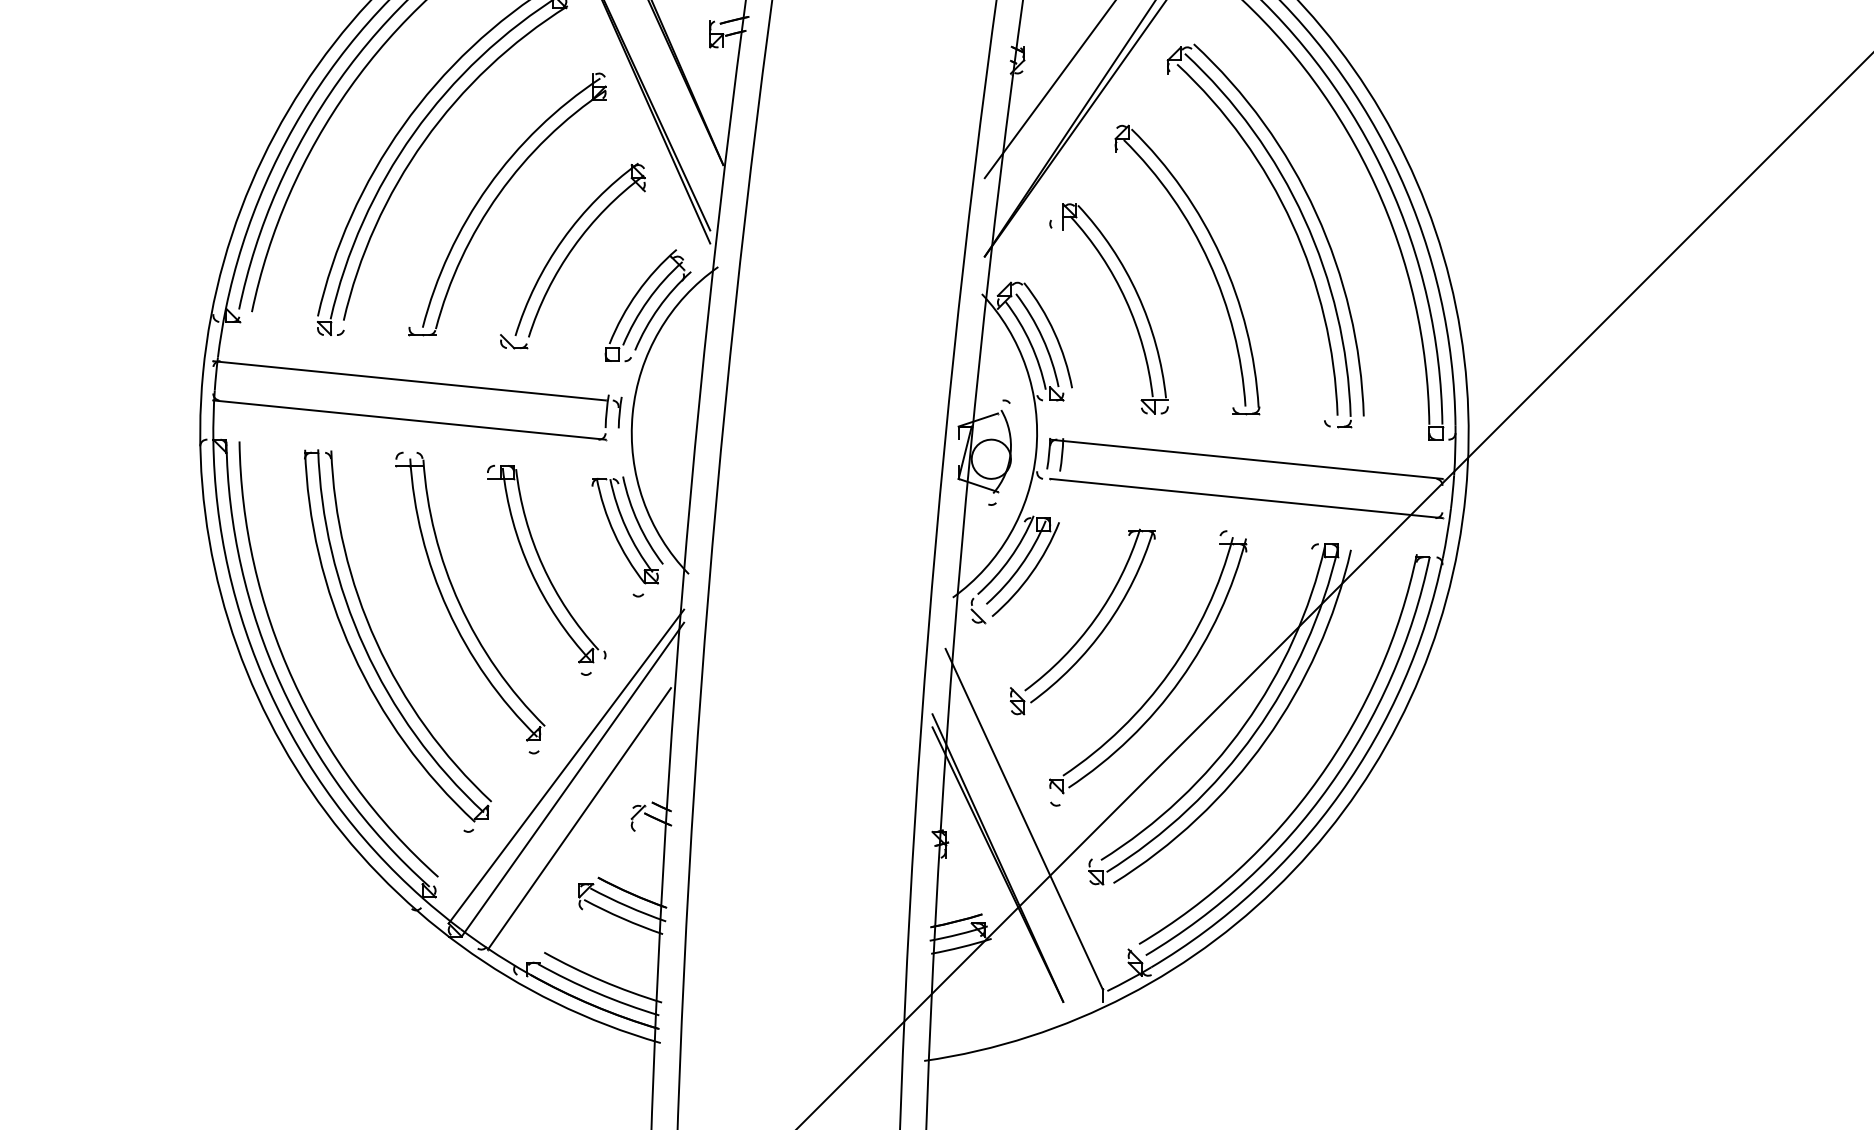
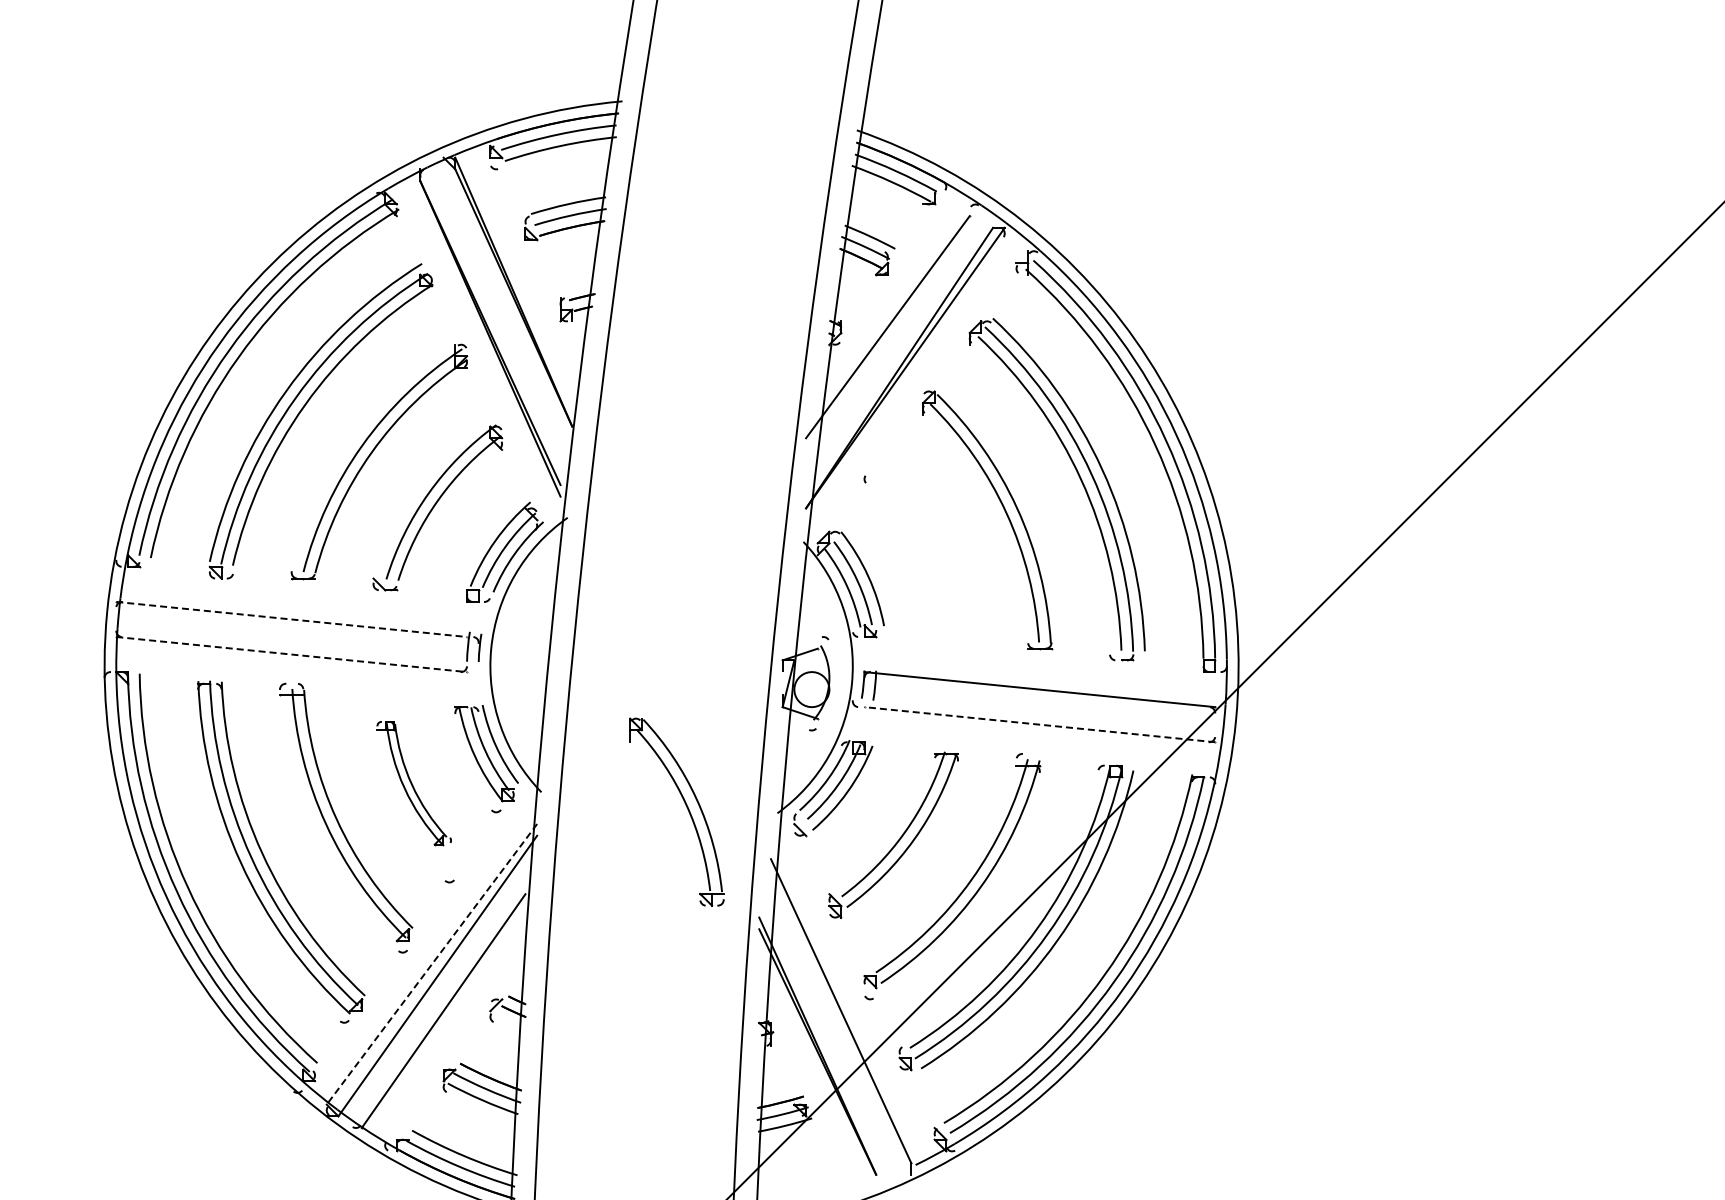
part: (1126, 303) -> (686, 807), moved
line: (410, 380) -> (292, 619), solid -> dashed
line: (410, 420) -> (292, 654), solid -> dashed
line: (1245, 498) -> (1039, 724), solid -> dashed
part: (545, 564) -> (413, 783), size x0.7
line: (565, 766) -> (431, 964), solid -> dashed

